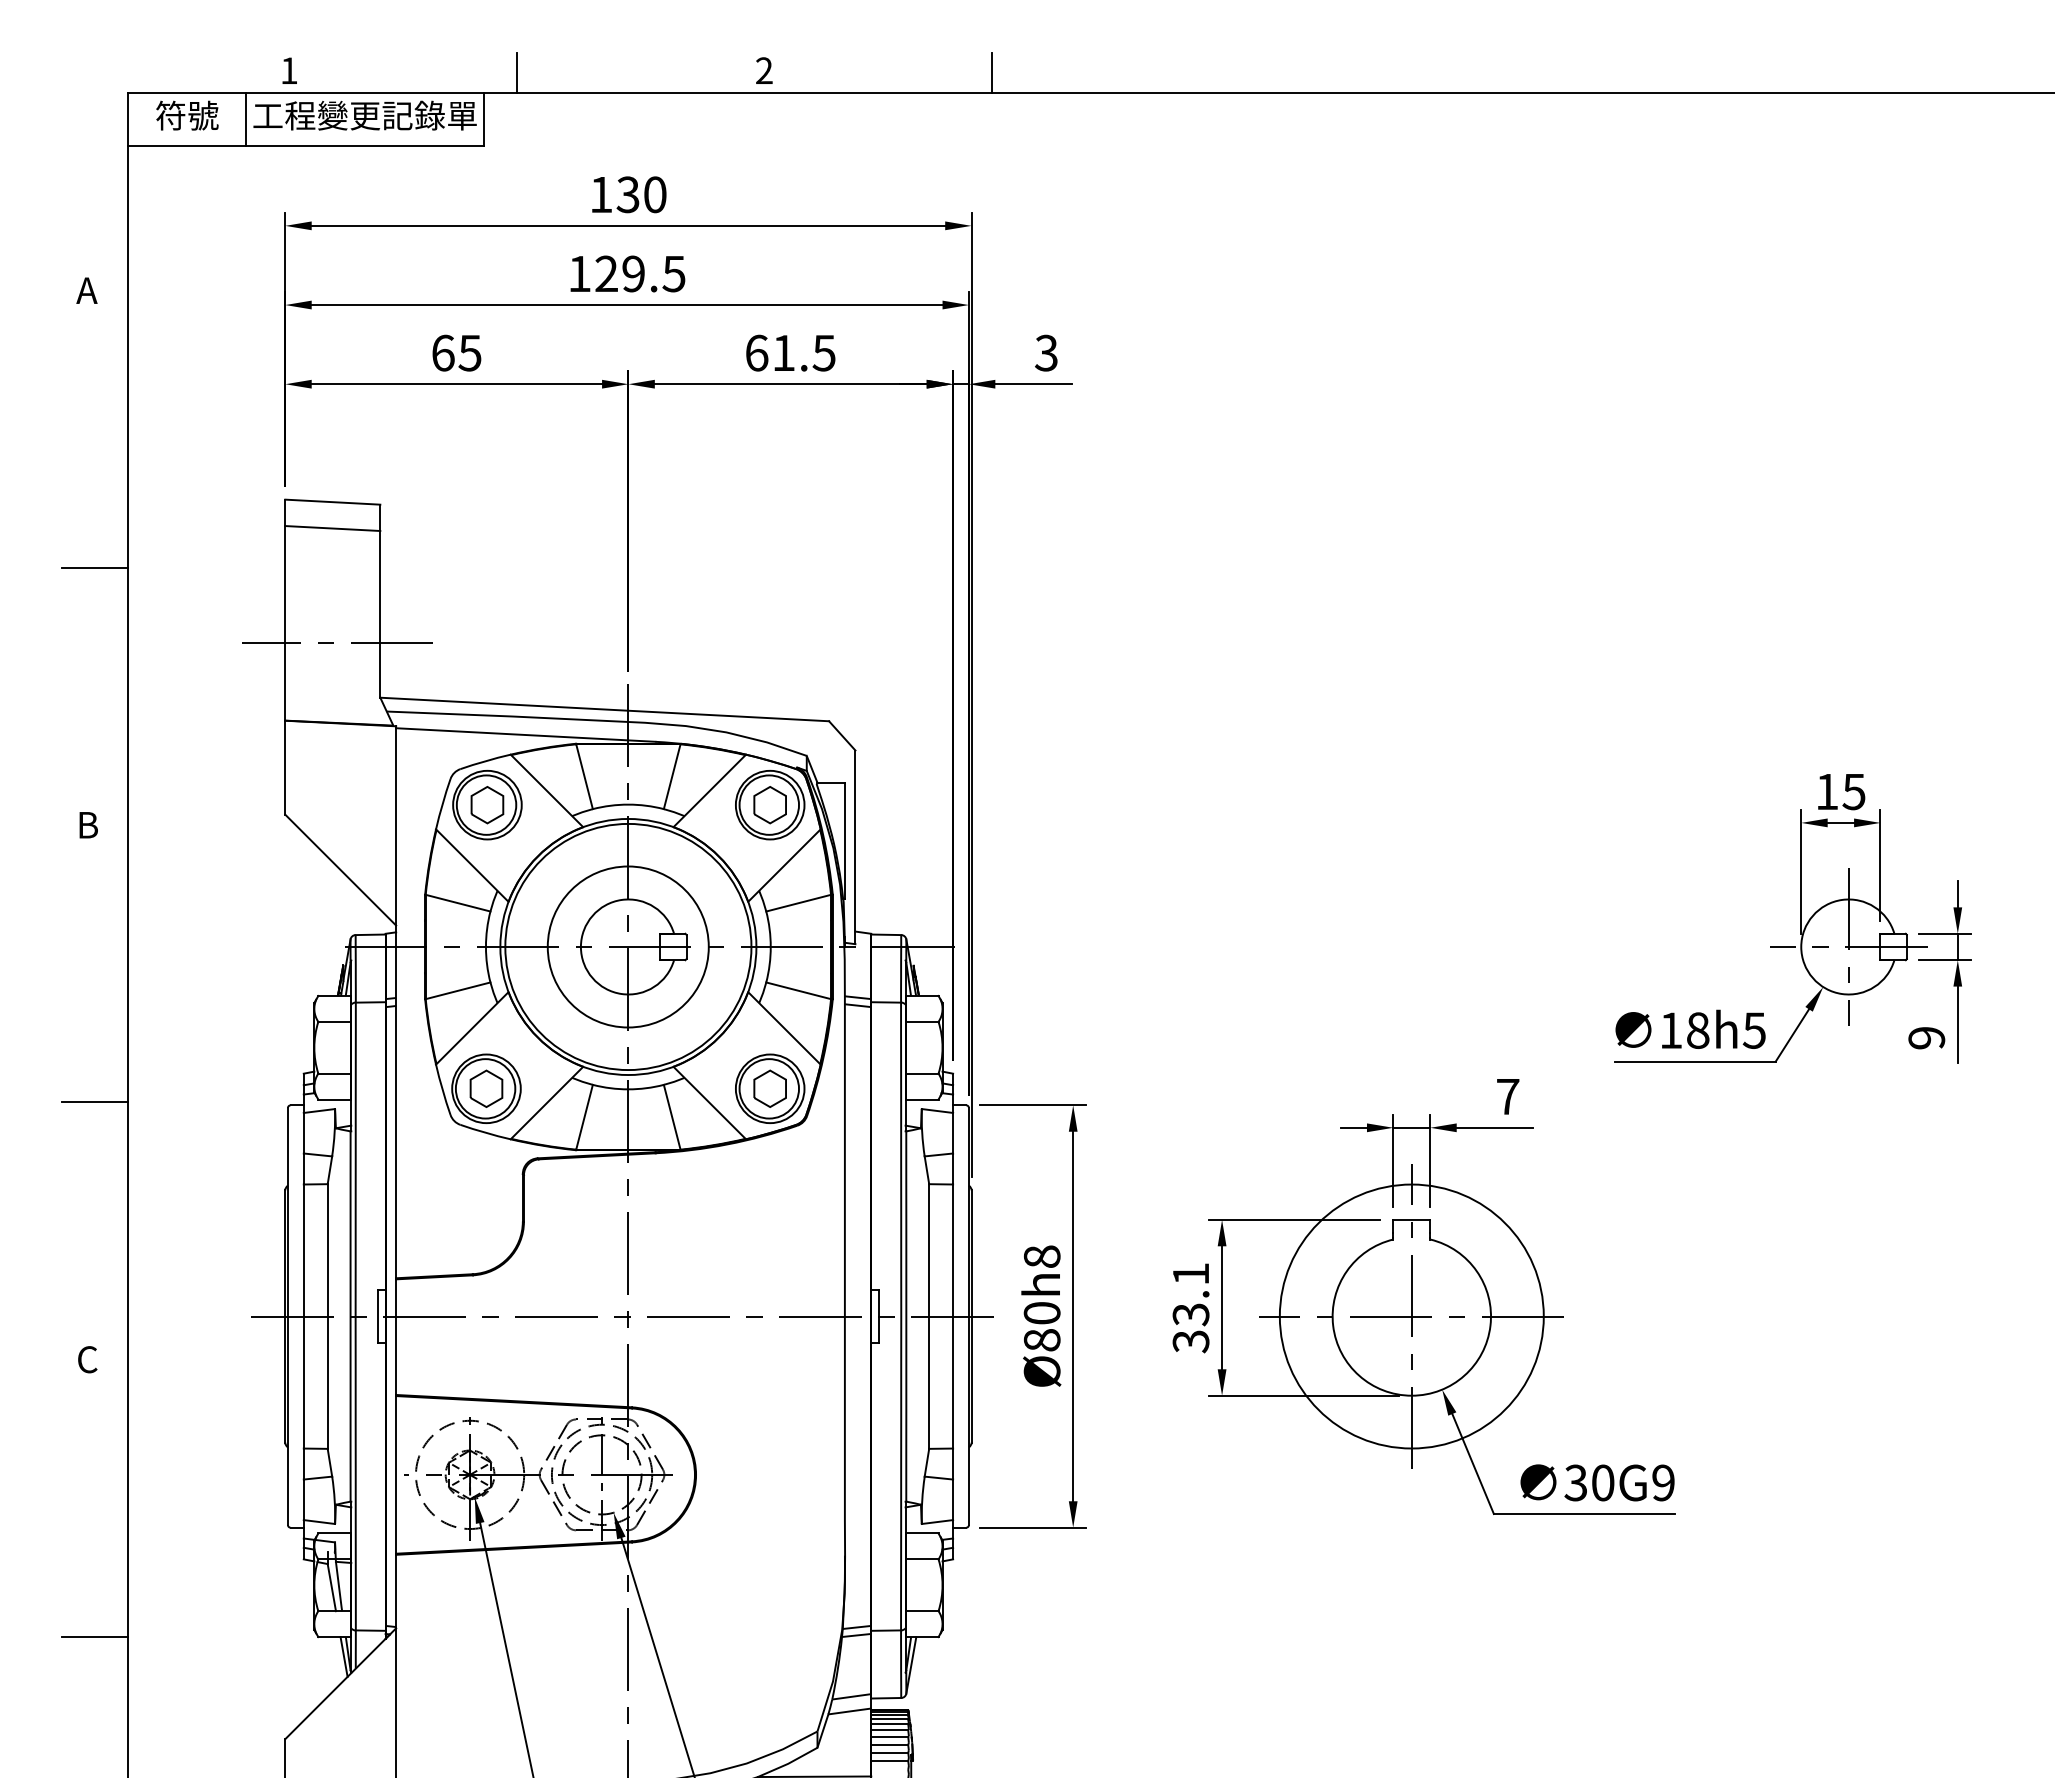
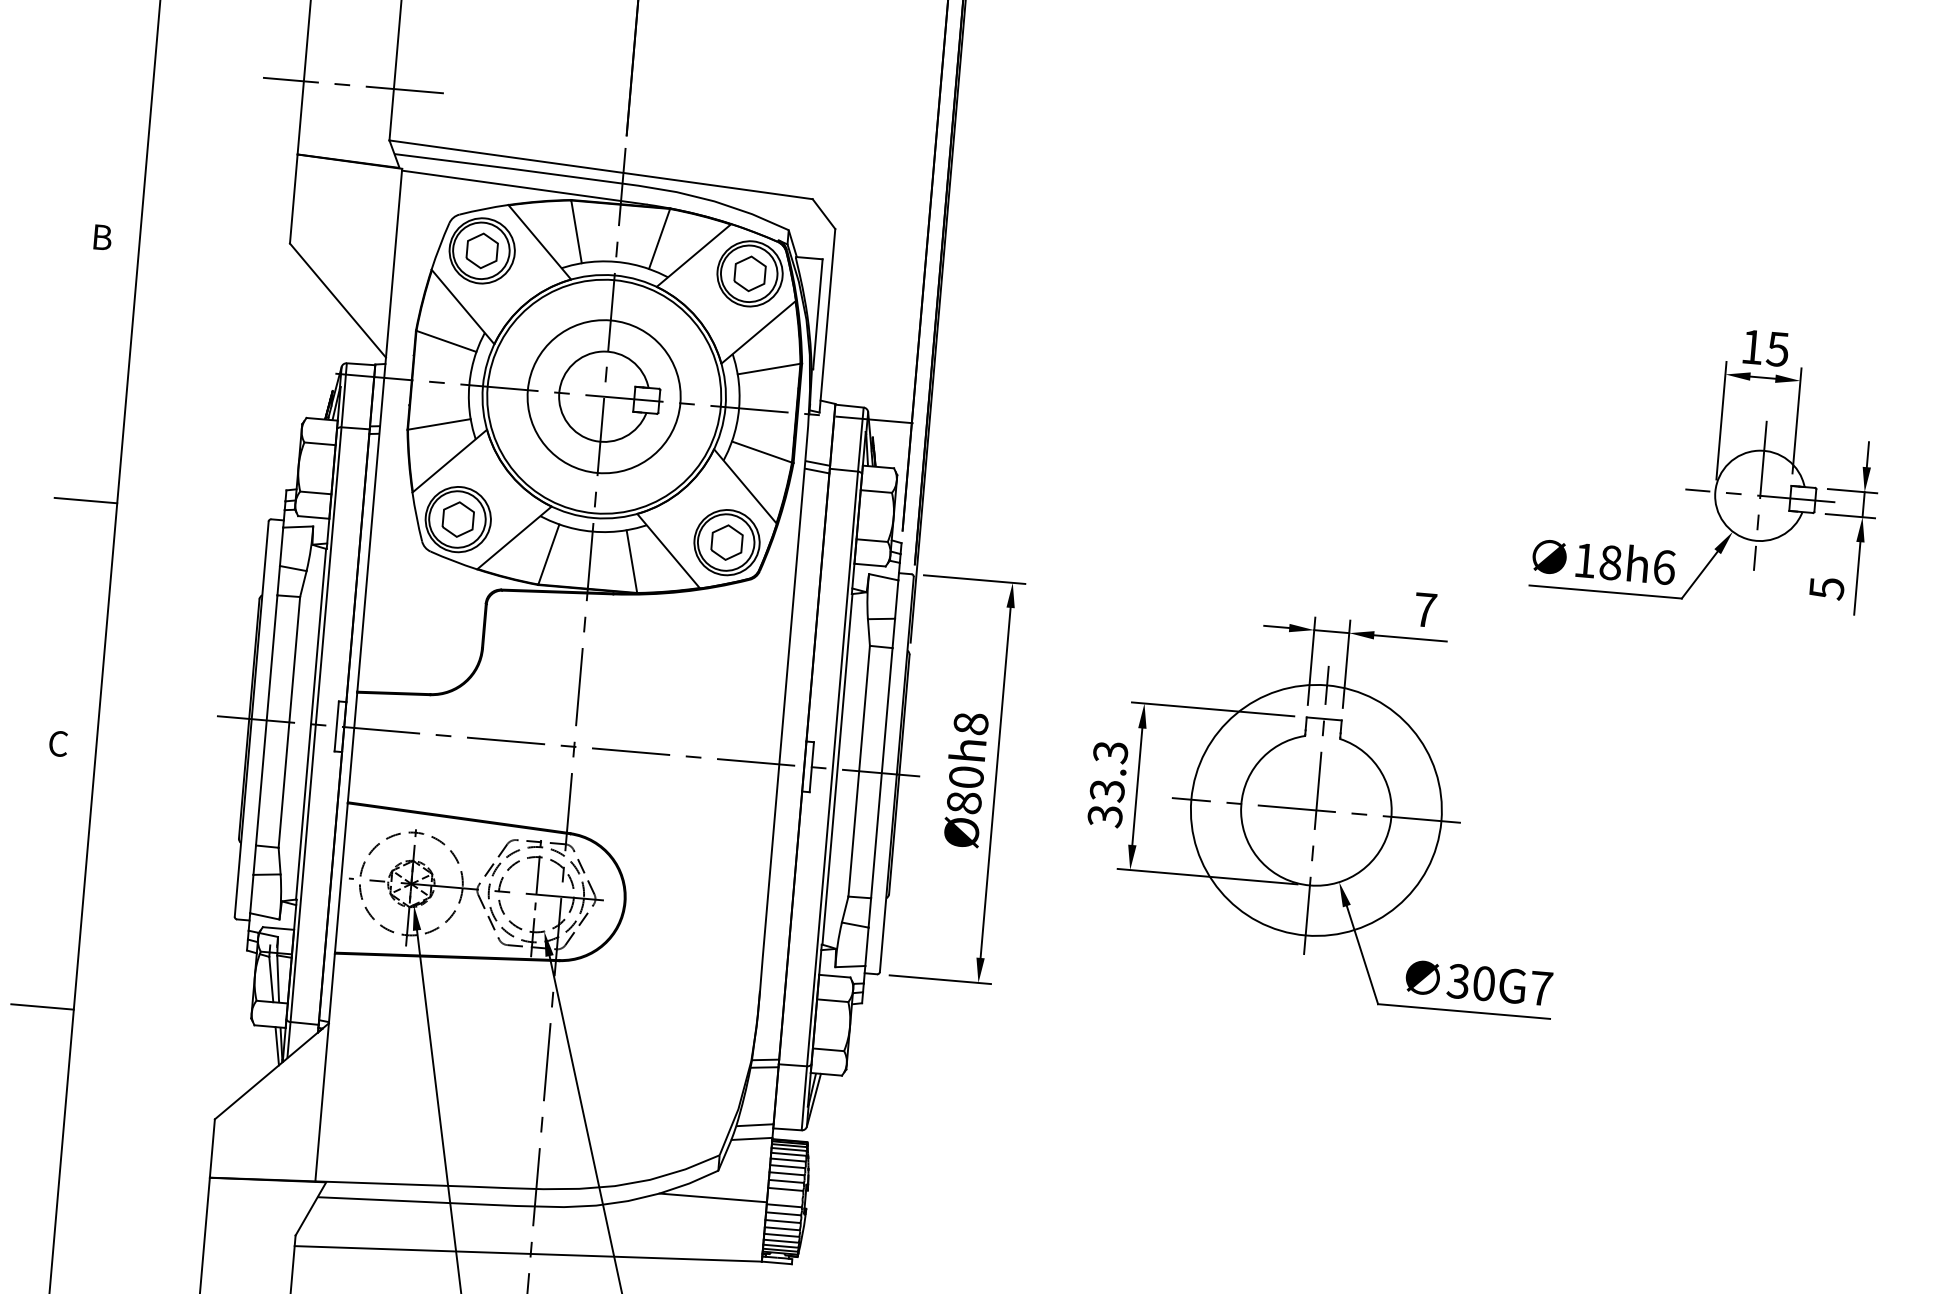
text: (1754, 1030) -> (1664, 567), 18h5 -> 18h6
text: (1926, 1038) -> (1826, 588), 9 -> 5
text: (1190, 1274) -> (1110, 752), 33.1 -> 33.3
text: (1663, 1482) -> (1541, 988), 30G9 -> 30G7

